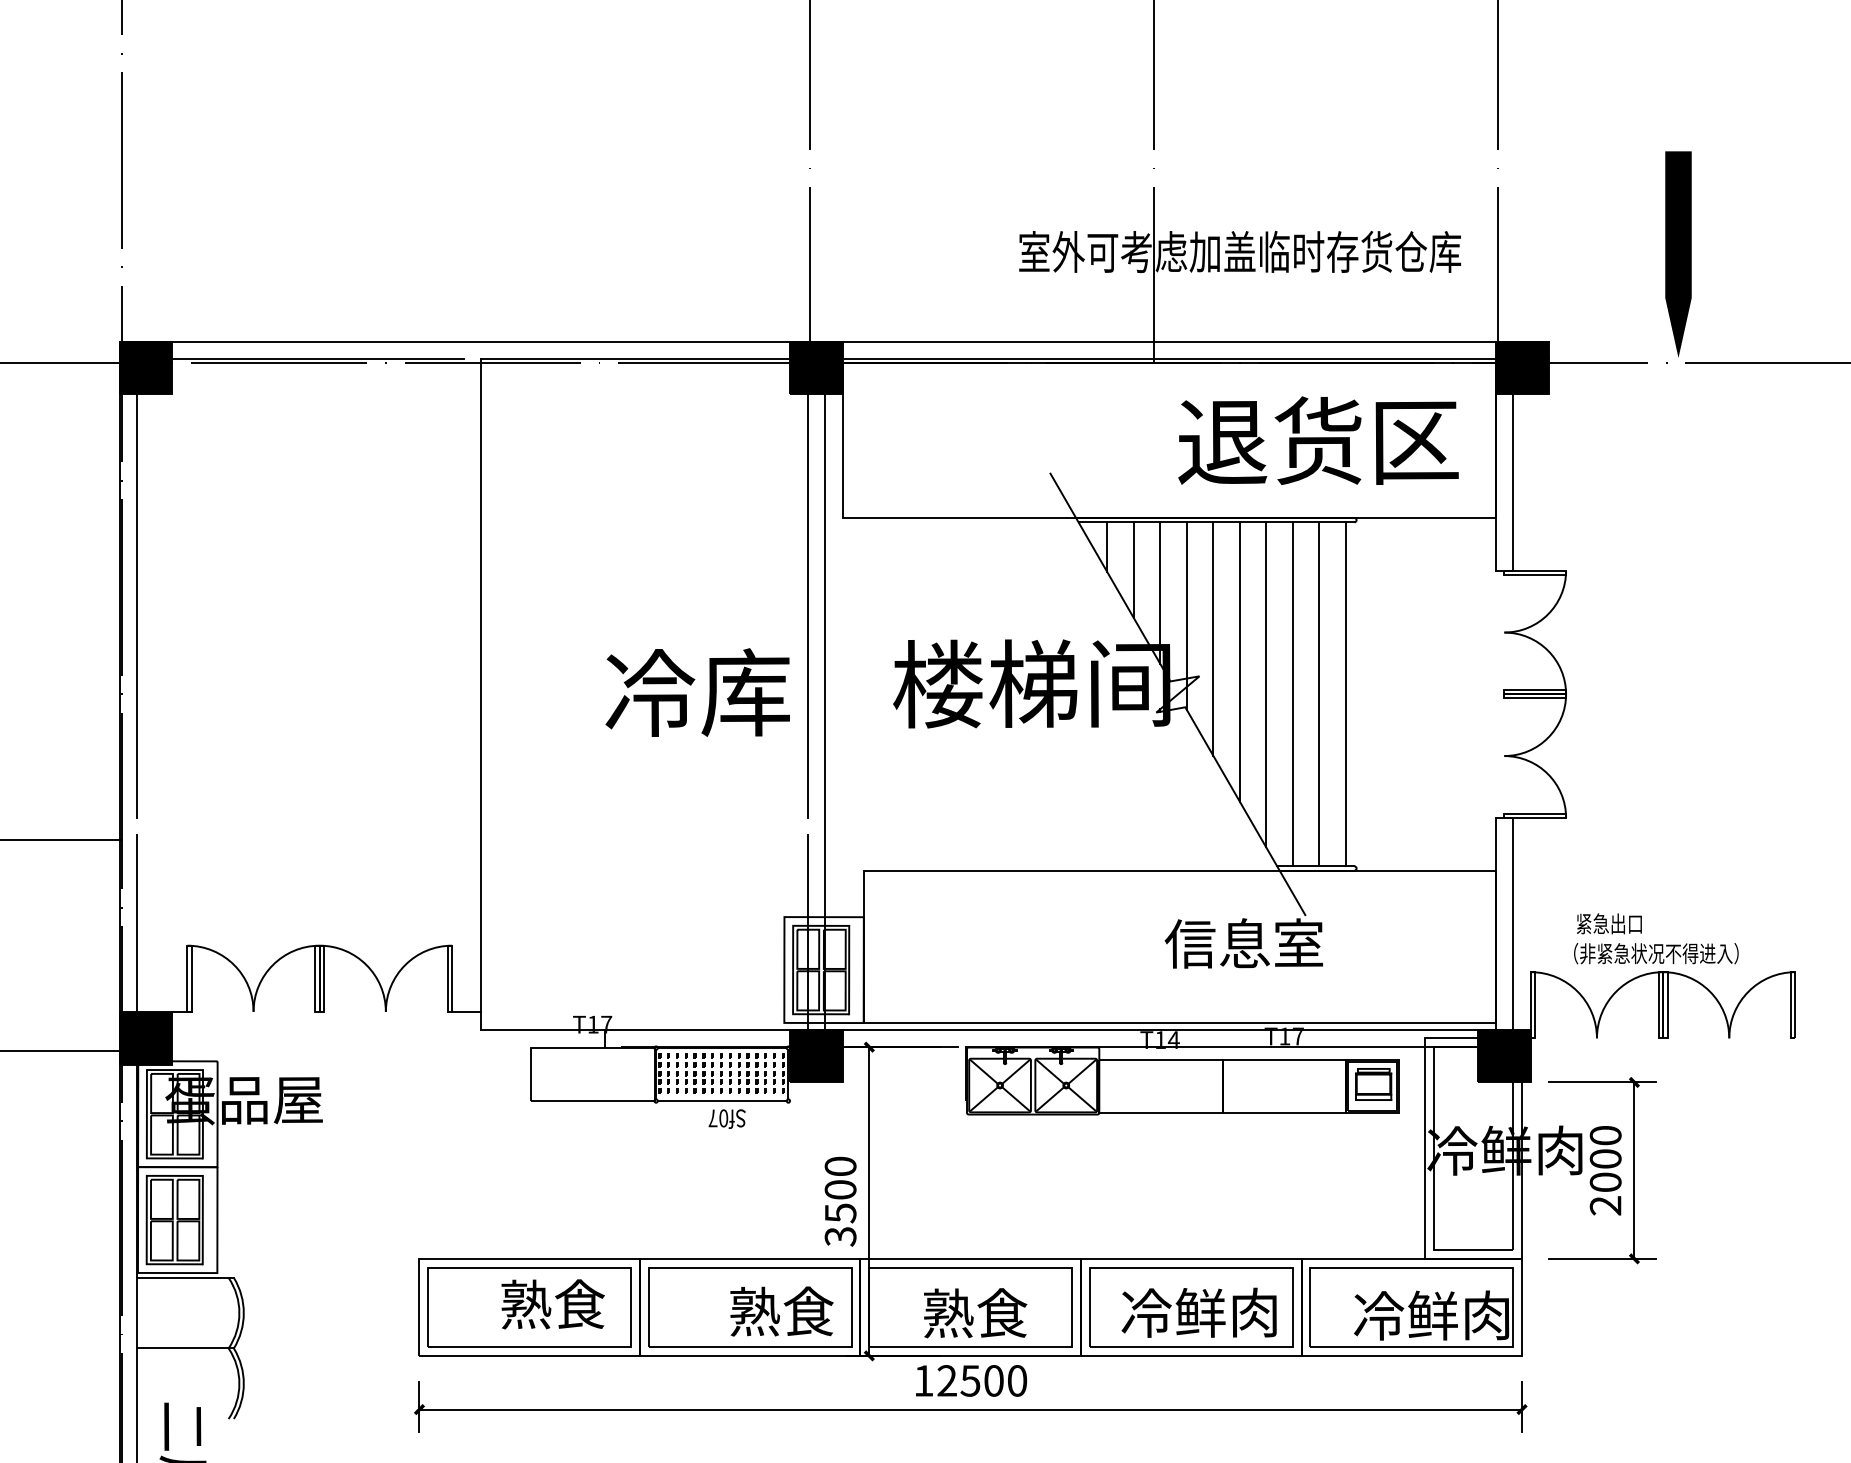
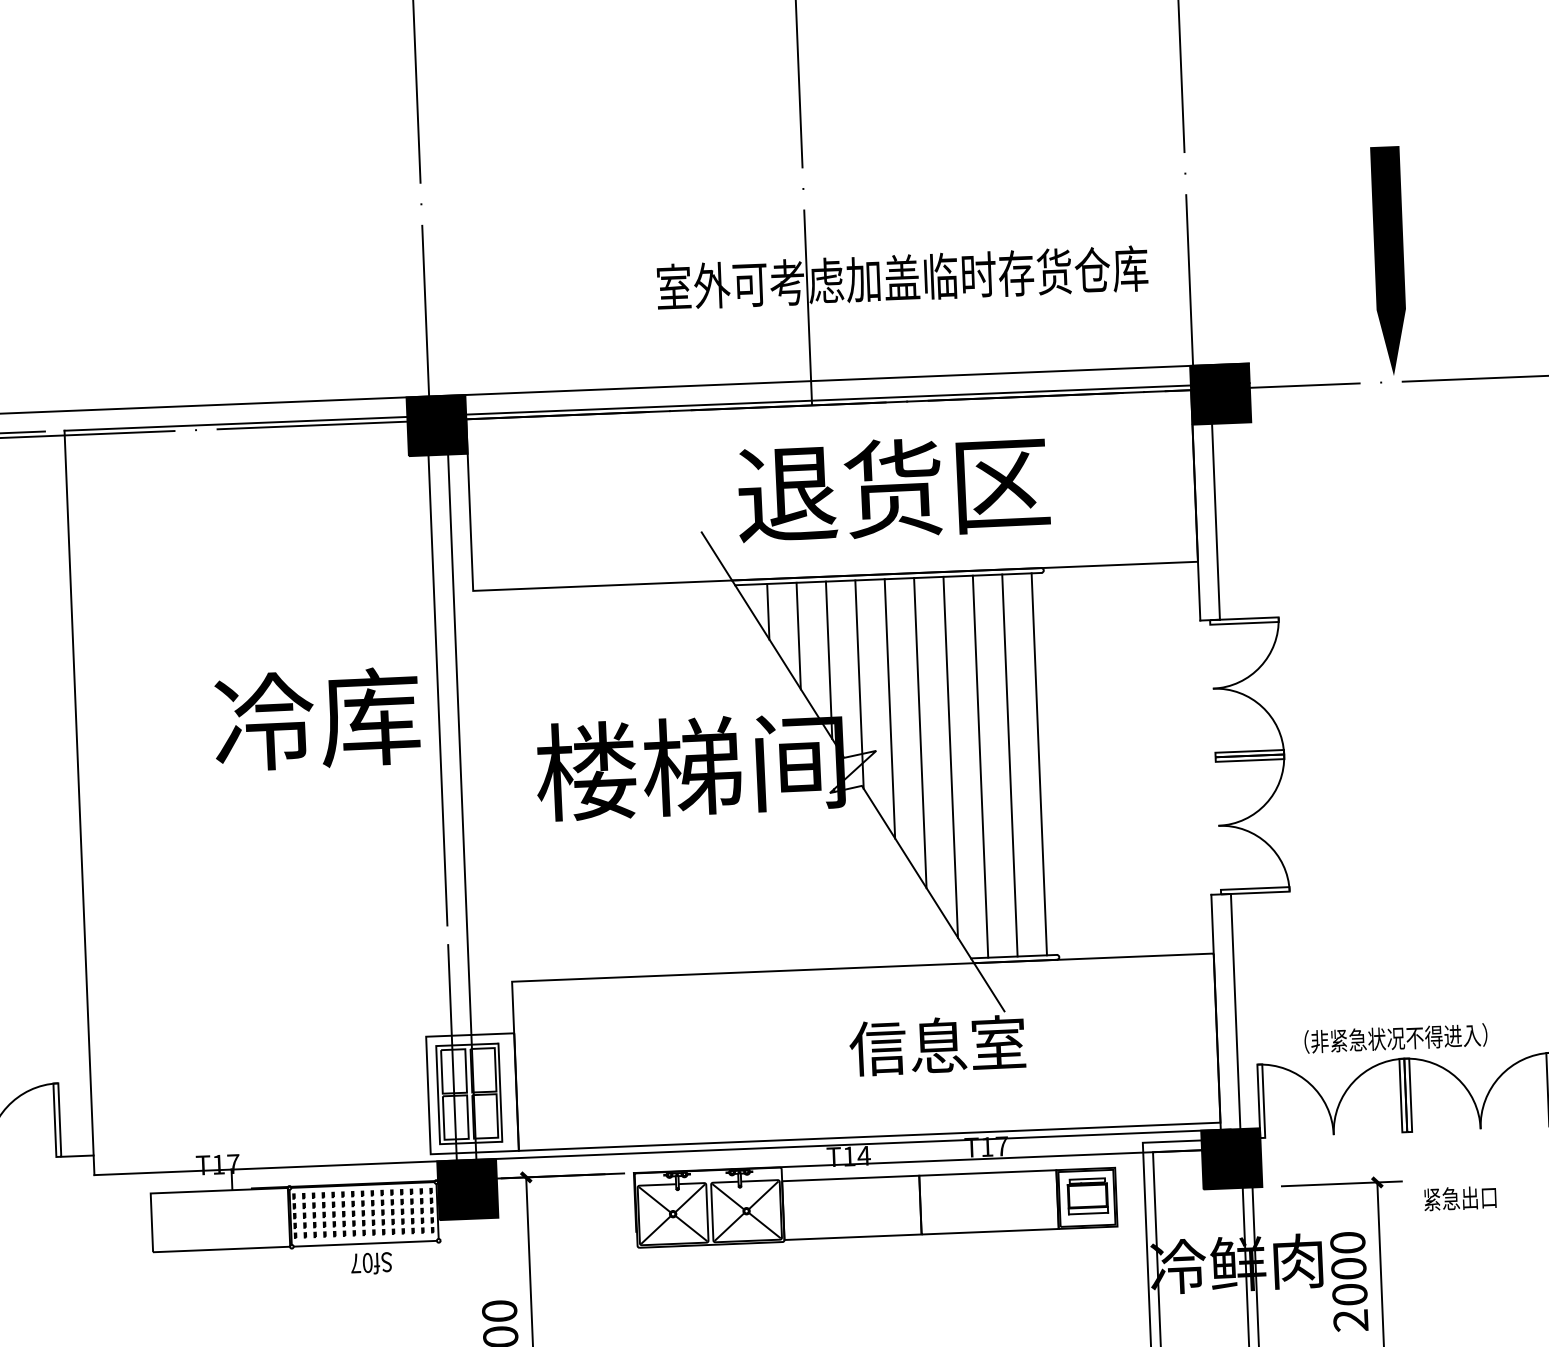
text: (1318, 440) -> (893, 487), moved
text: (697, 692) -> (316, 719), moved
text: (1609, 923) -> (1460, 1198), moved

